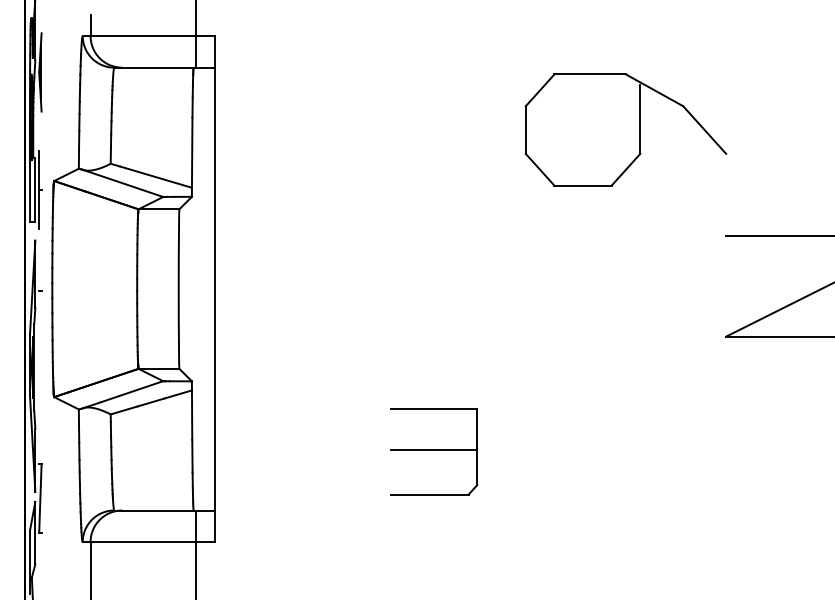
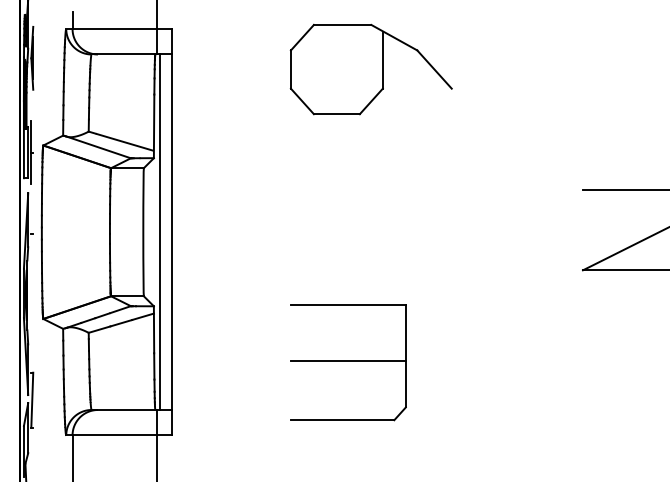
part: (624, 129) -> (370, 69), moved
line: (198, 288) -> (159, 231), added
part: (434, 451) -> (348, 362), size x1.67

